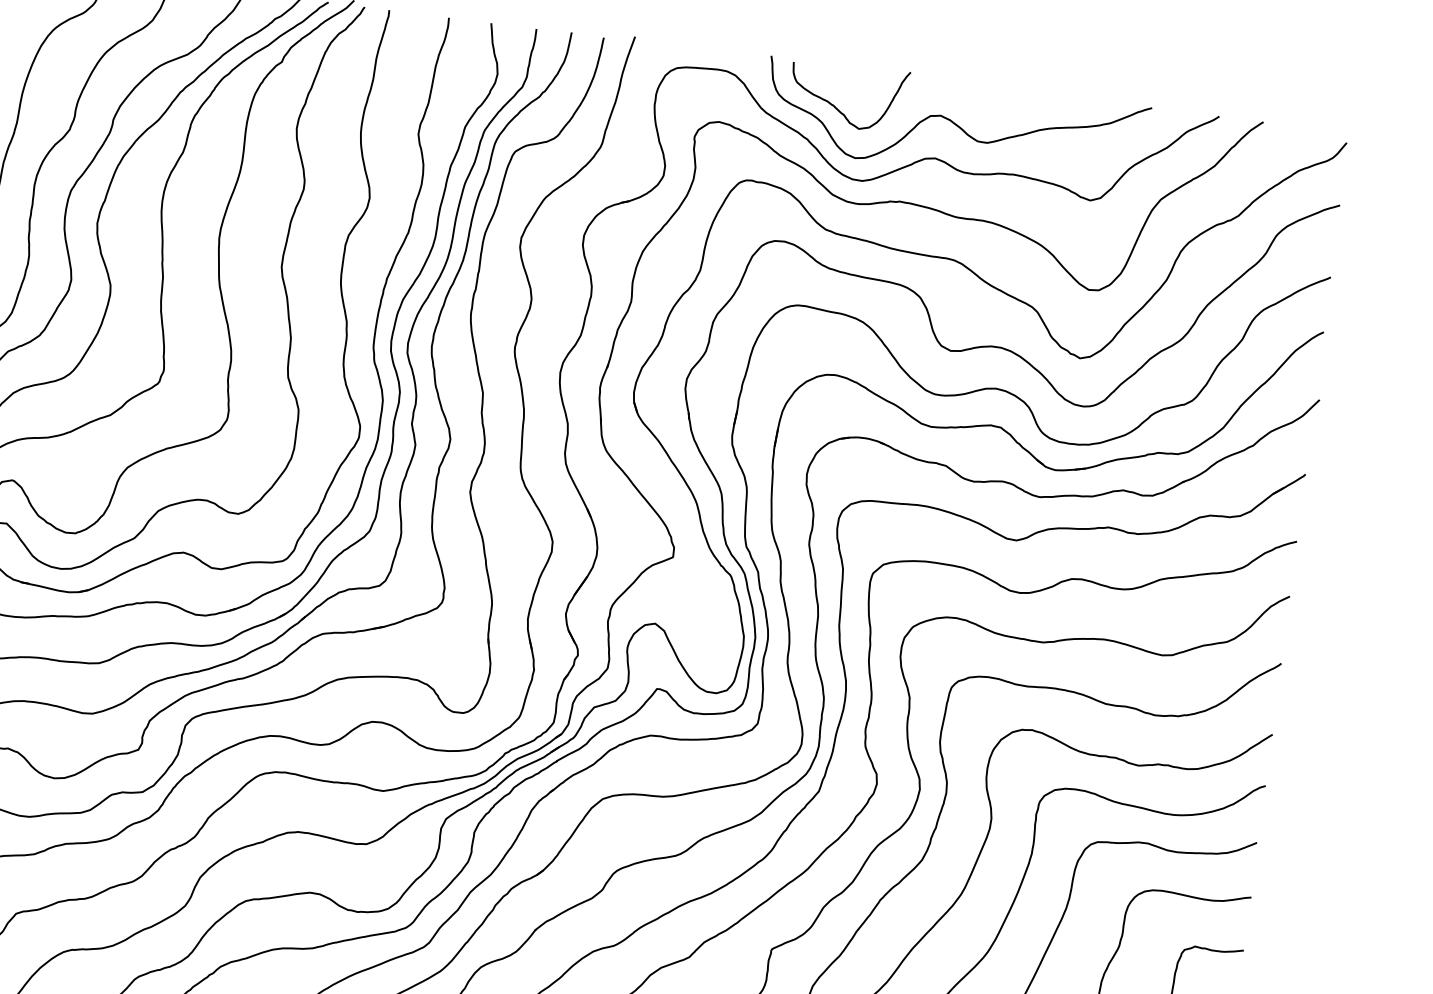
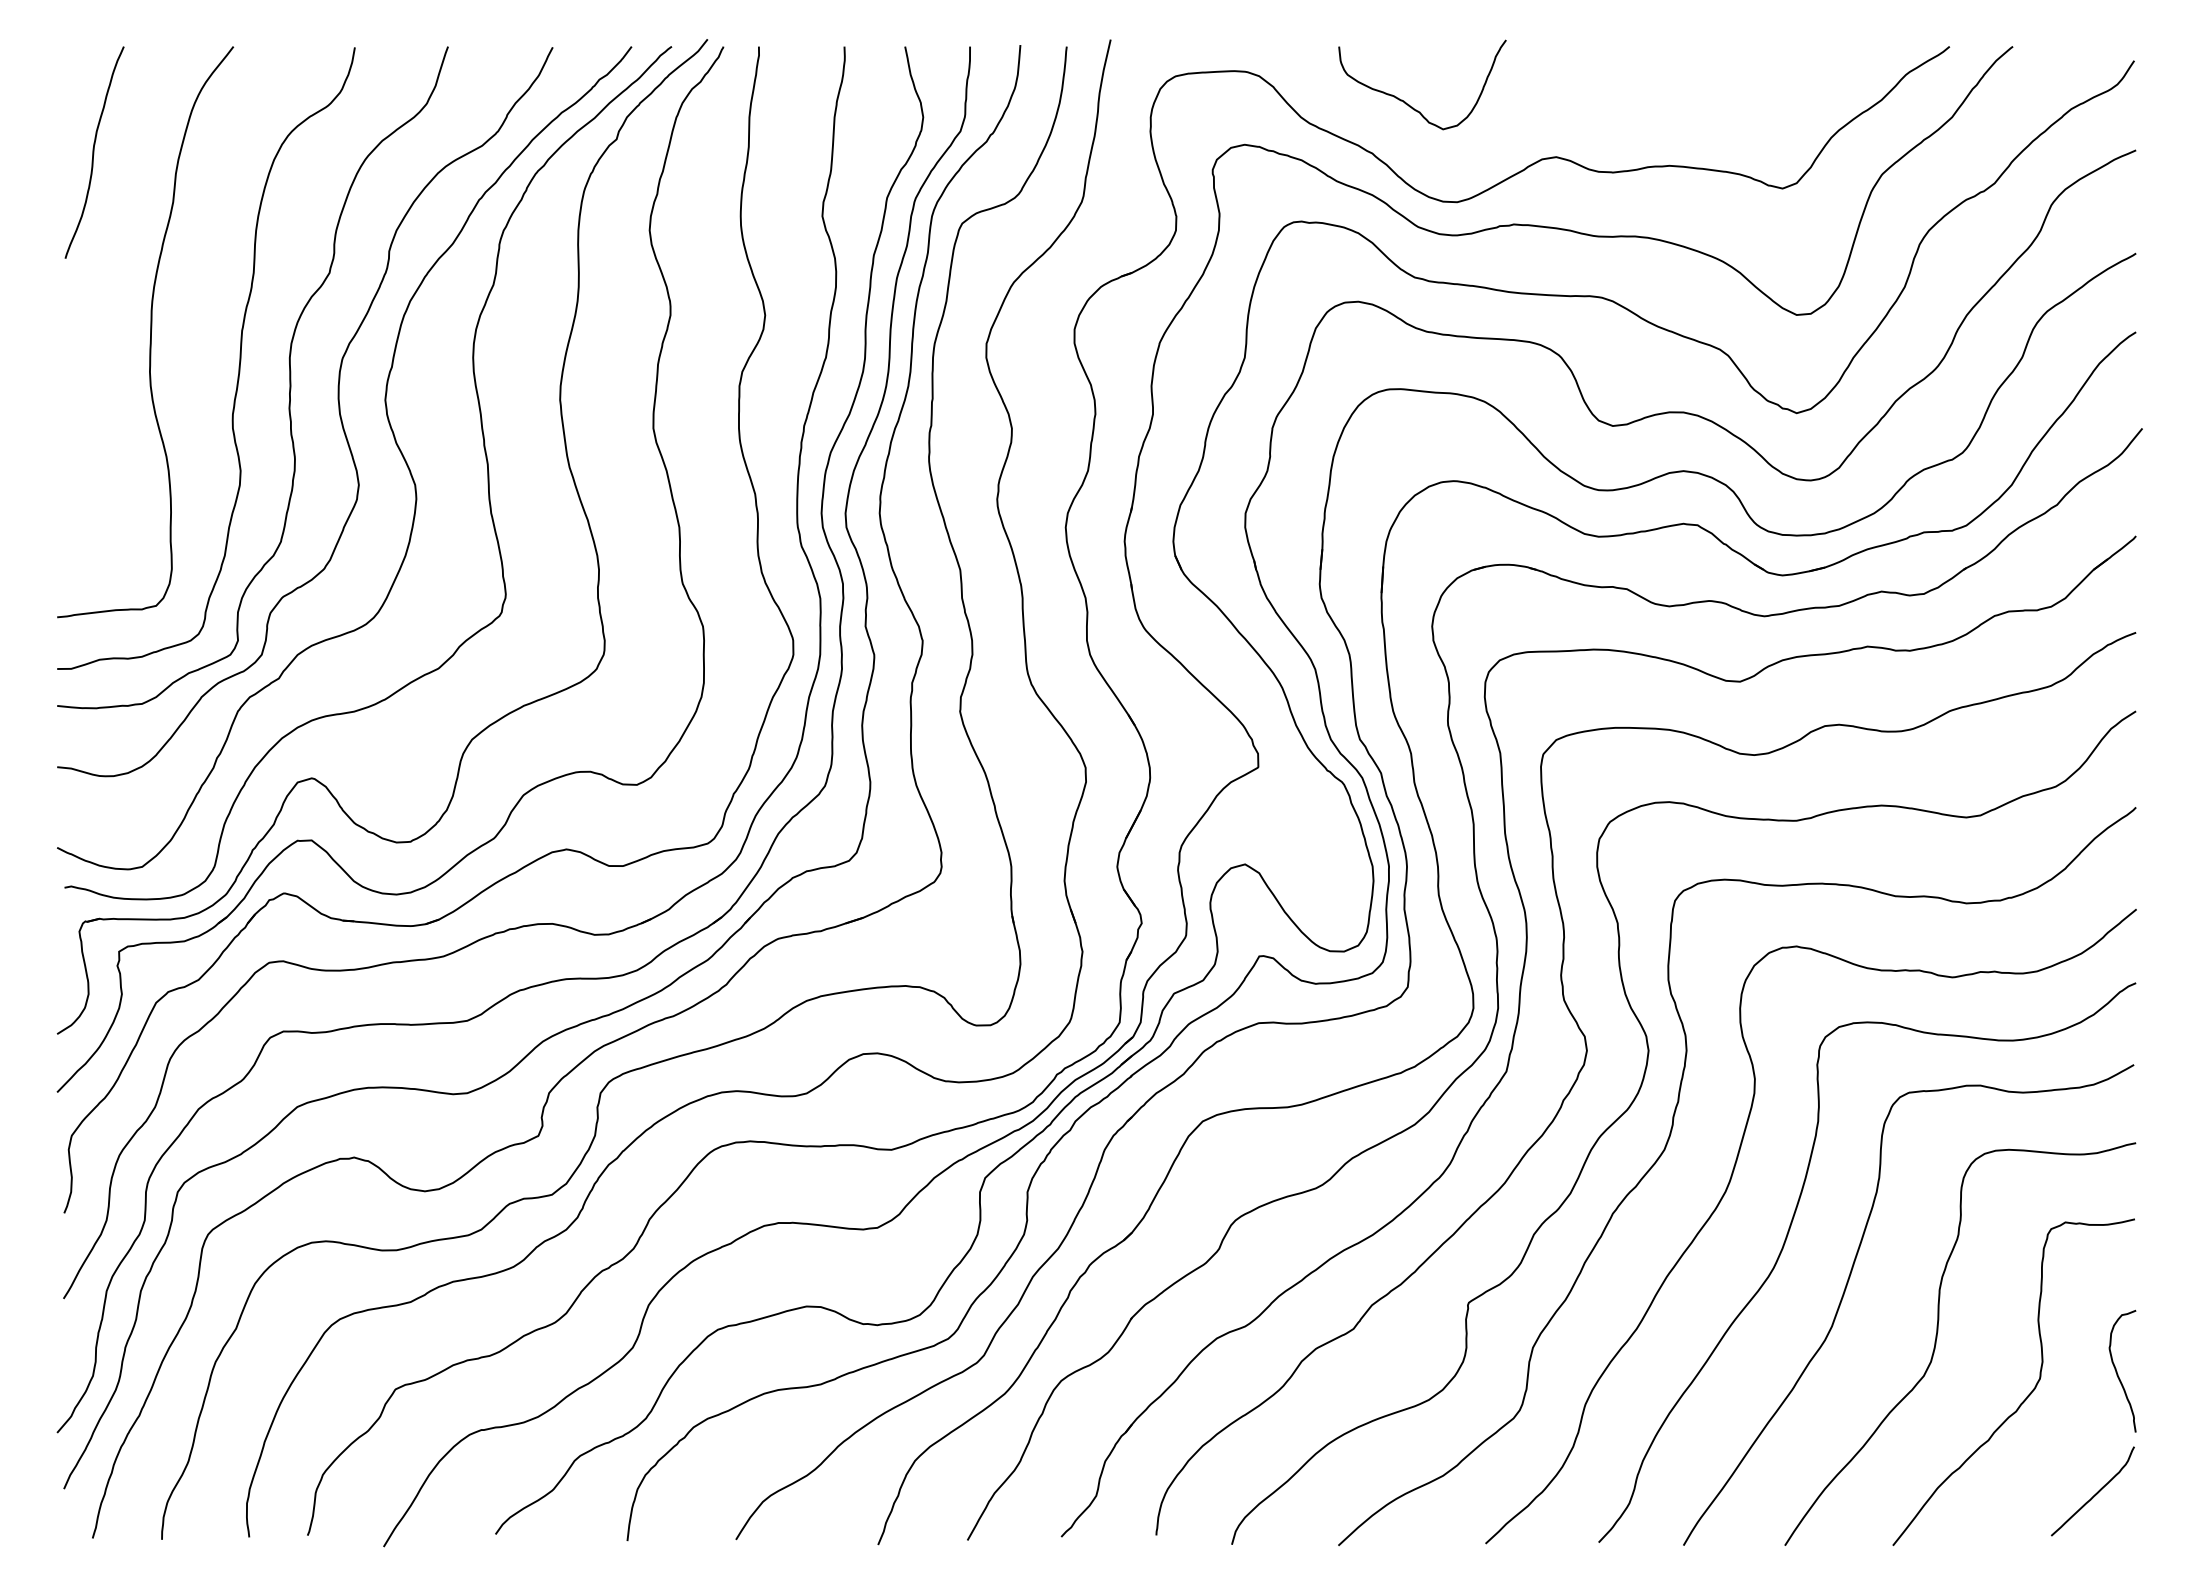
curve: (956, 125) -> (1579, 106), removed

